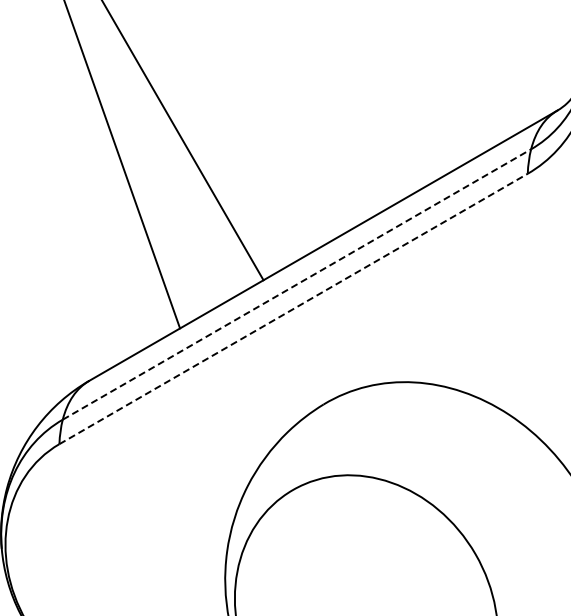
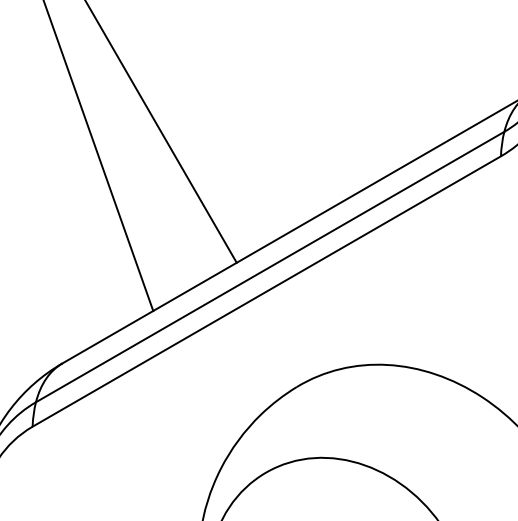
line: (297, 284) -> (270, 267), dashed -> solid
line: (294, 308) -> (267, 291), dashed -> solid

